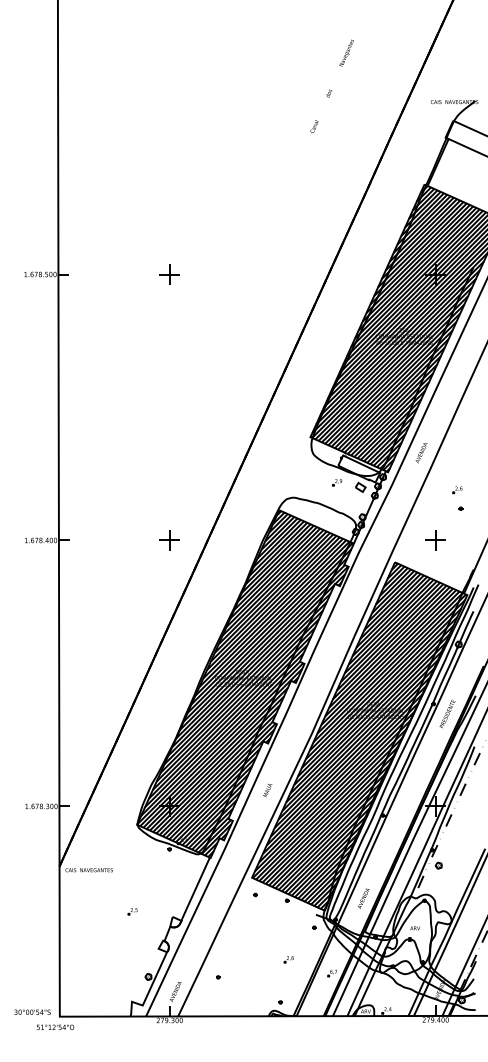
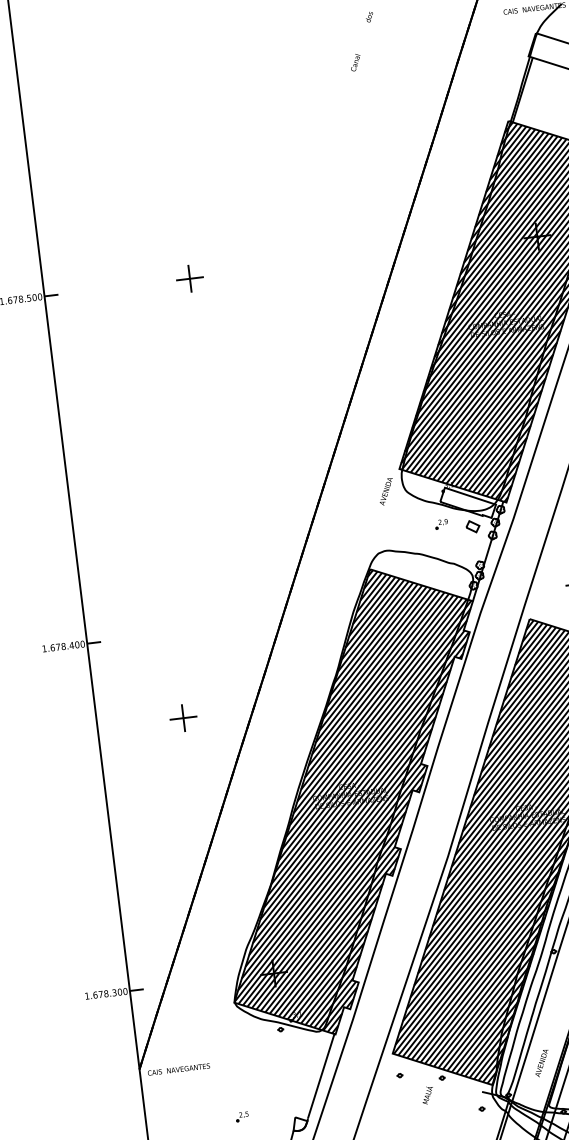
text: (421, 453) -> (386, 492), moved
part: (169, 540) -> (183, 718), moved
text: (267, 790) -> (427, 1095), moved

